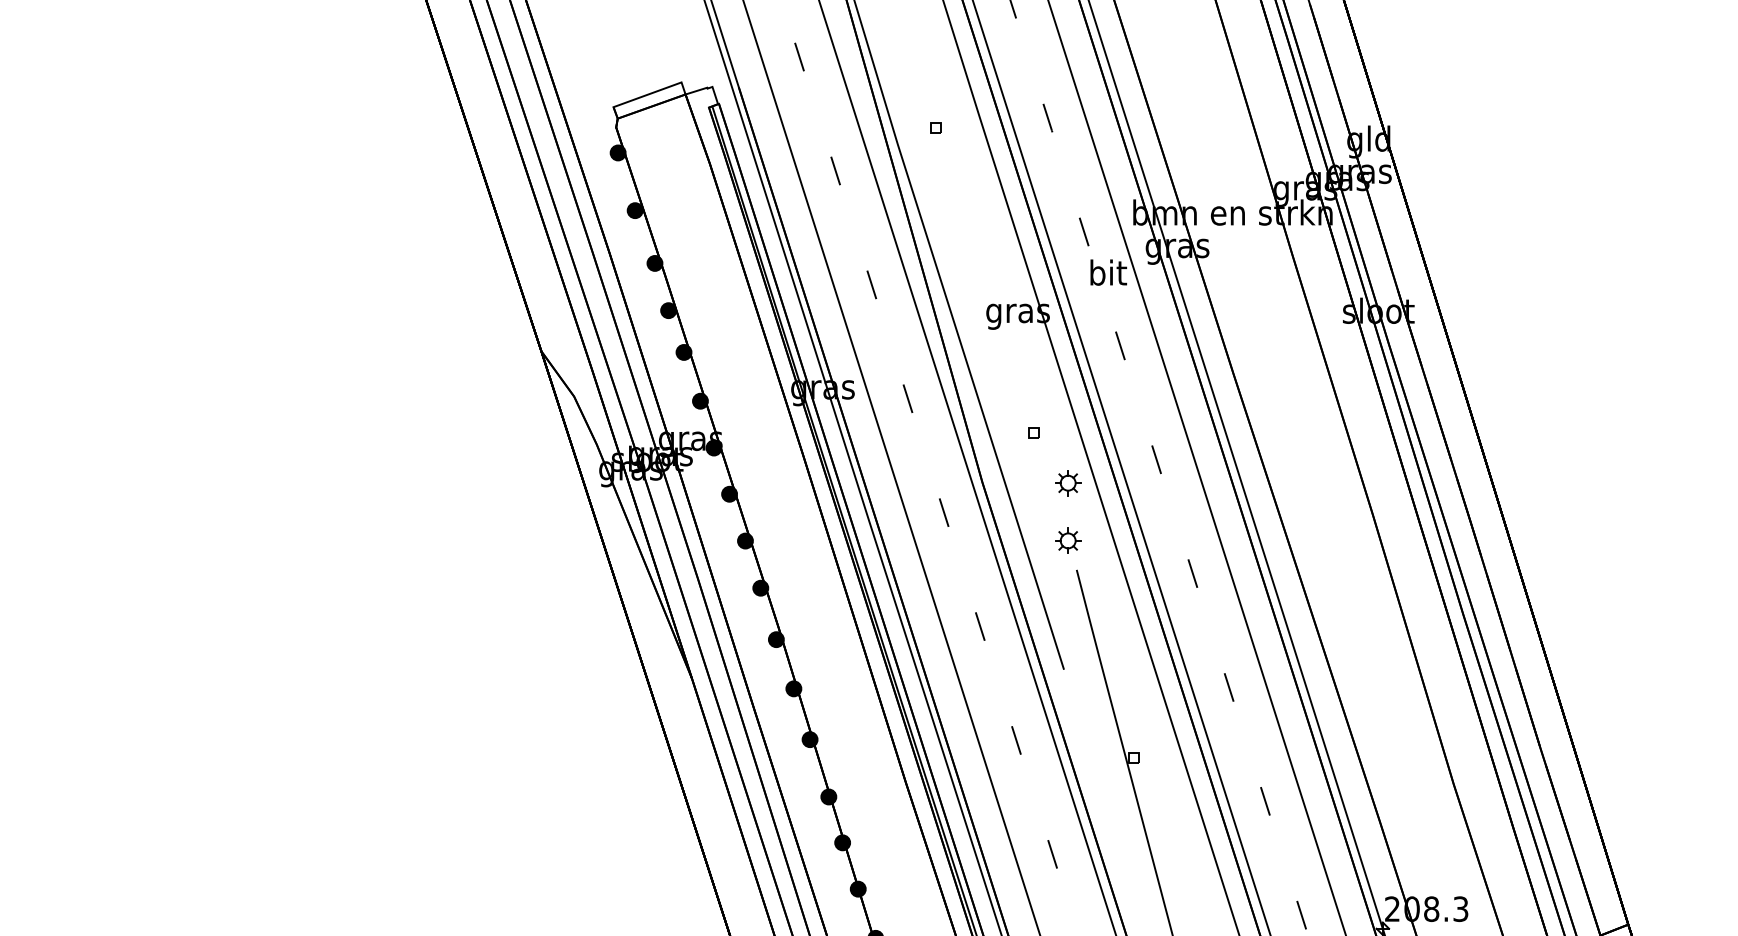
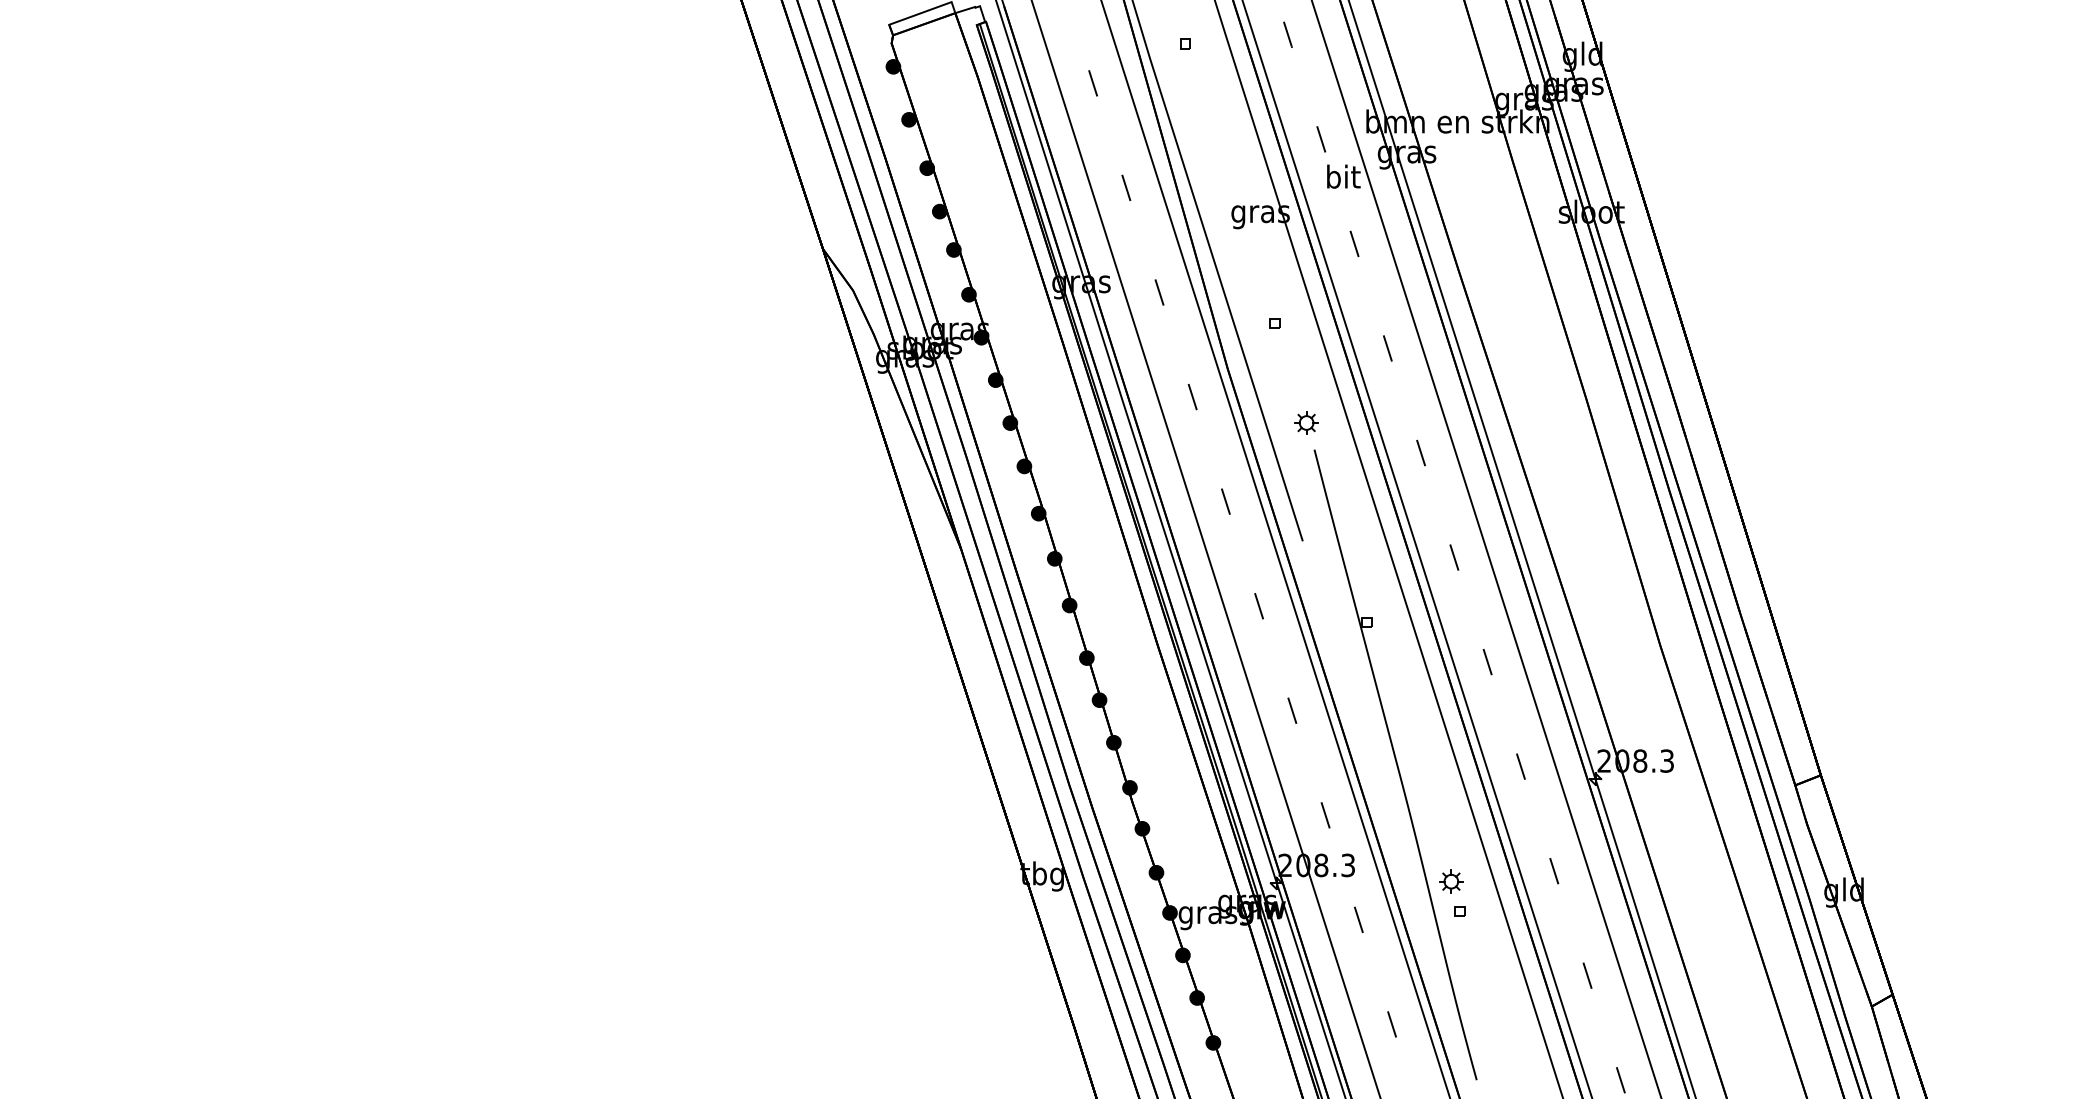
part: (1068, 482) -> (1306, 369), removed

